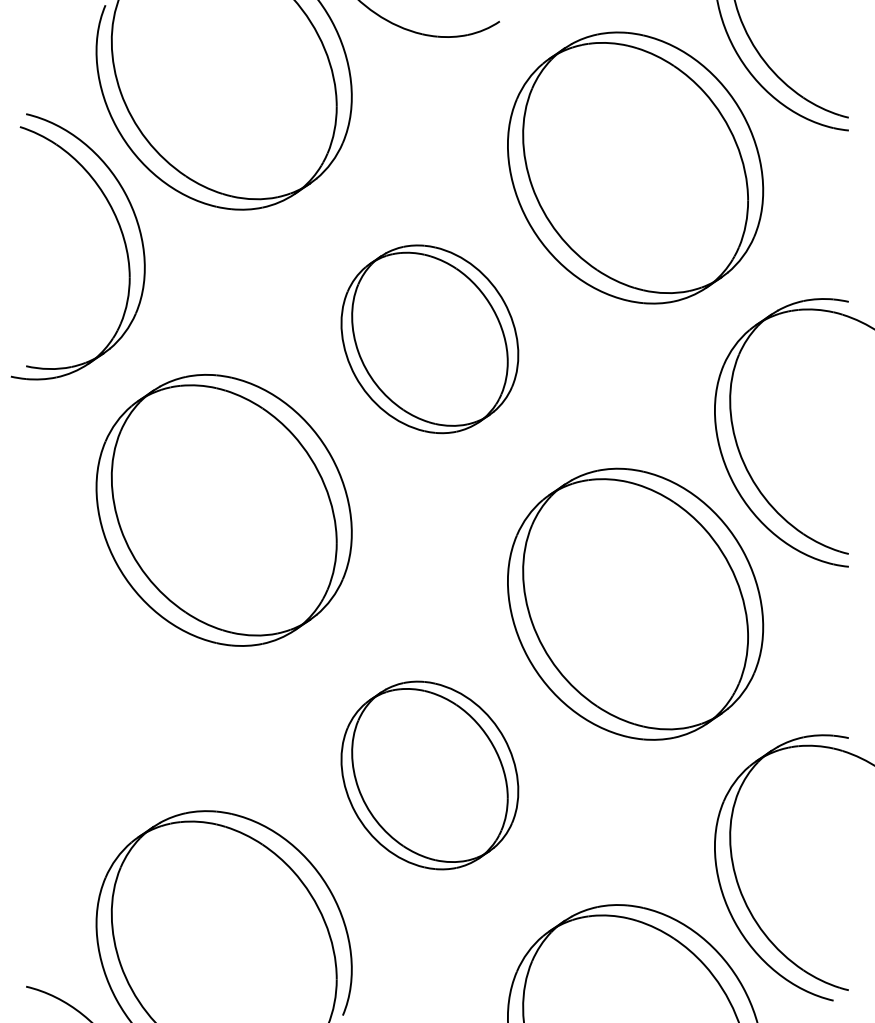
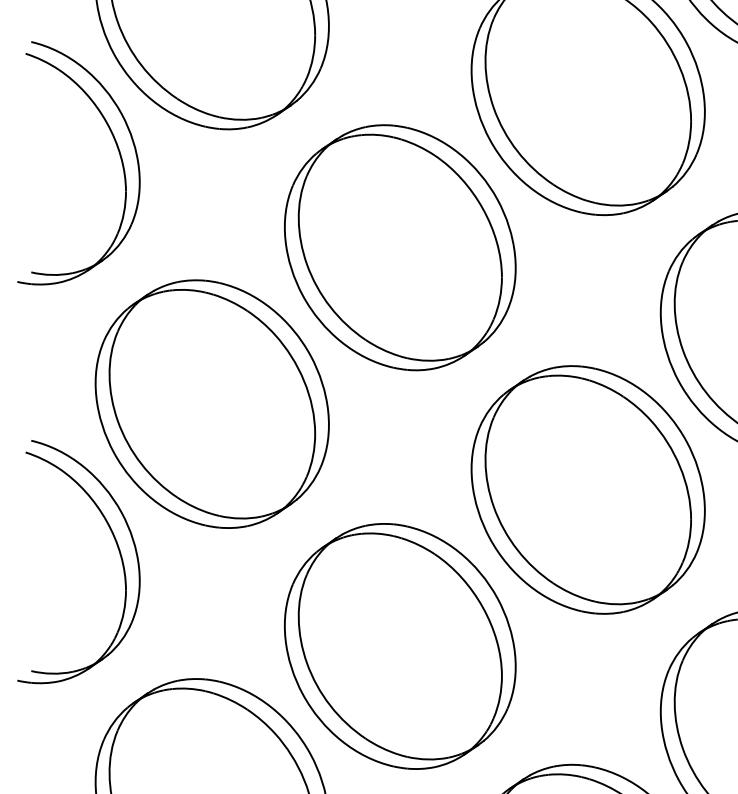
part: (429, 339) -> (399, 247), size x1.43
part: (120, 667) -> (117, 547), added
part: (429, 775) -> (399, 646), size x1.43

